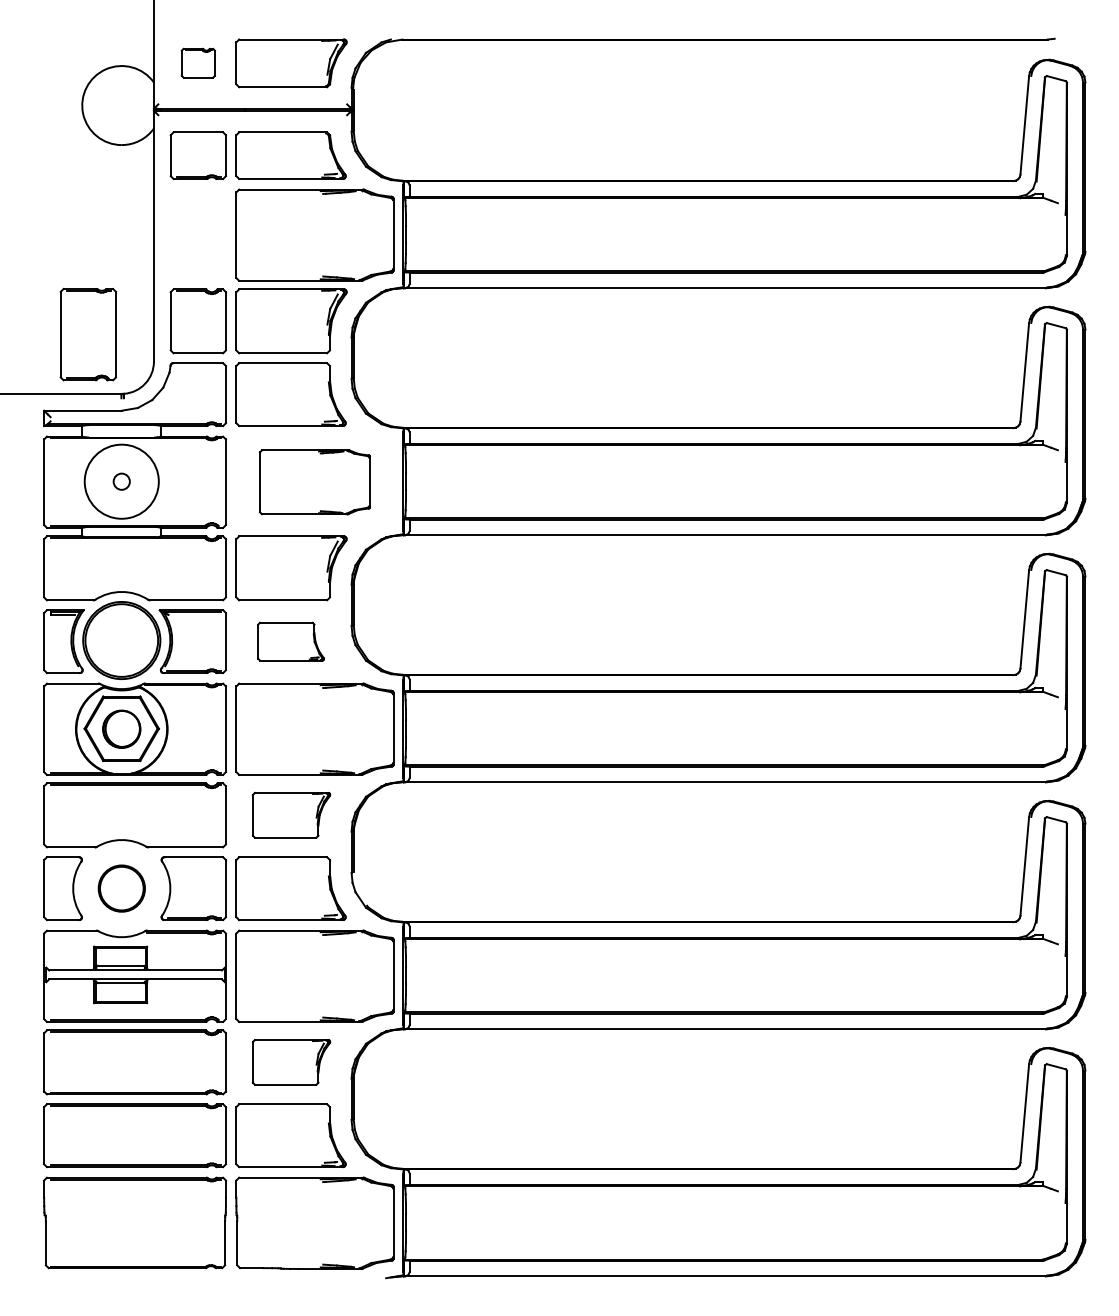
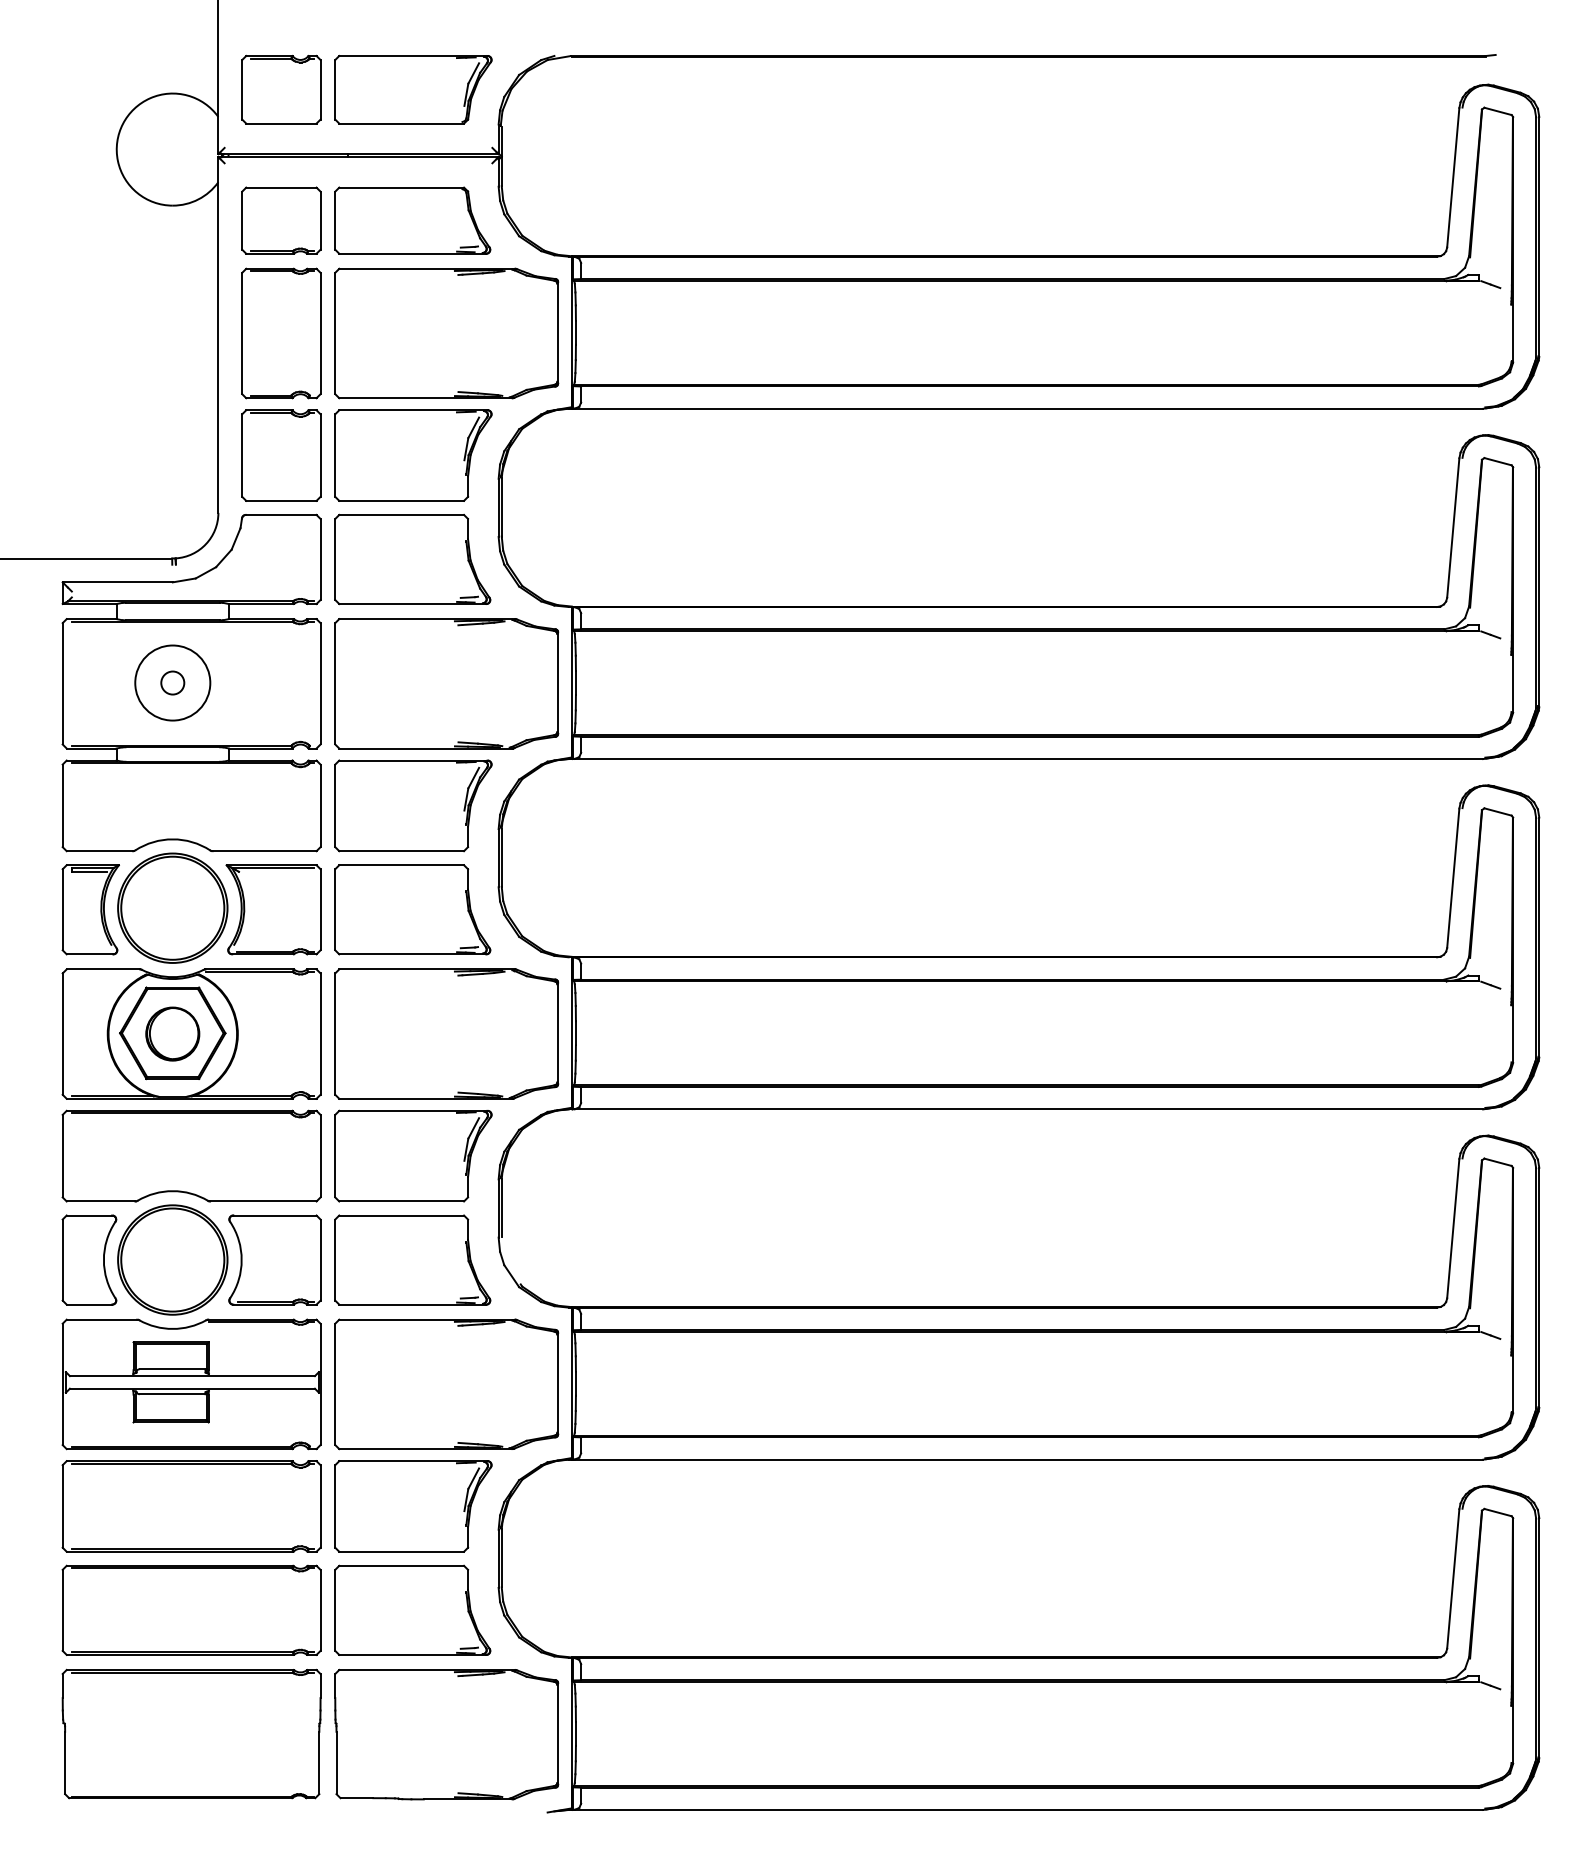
part: (198, 63) -> (281, 89), size x1.67
part: (88, 334) -> (281, 333), moved
circle: (121, 481) -> (172, 682), size x0.71
part: (314, 482) -> (446, 683), size x1.43
part: (290, 641) -> (412, 909), size x1.67
part: (291, 814) -> (413, 1155), size x1.43
part: (121, 888) -> (172, 1259), size x1.67
part: (291, 1062) -> (413, 1506), size x1.43

